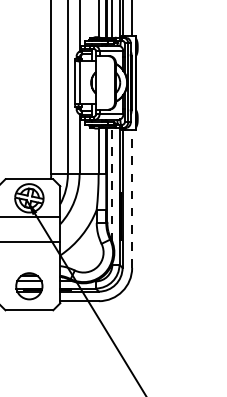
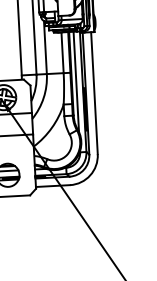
line: (112, 184) -> (76, 81), dashed -> solid
line: (132, 198) -> (94, 92), dashed -> solid

